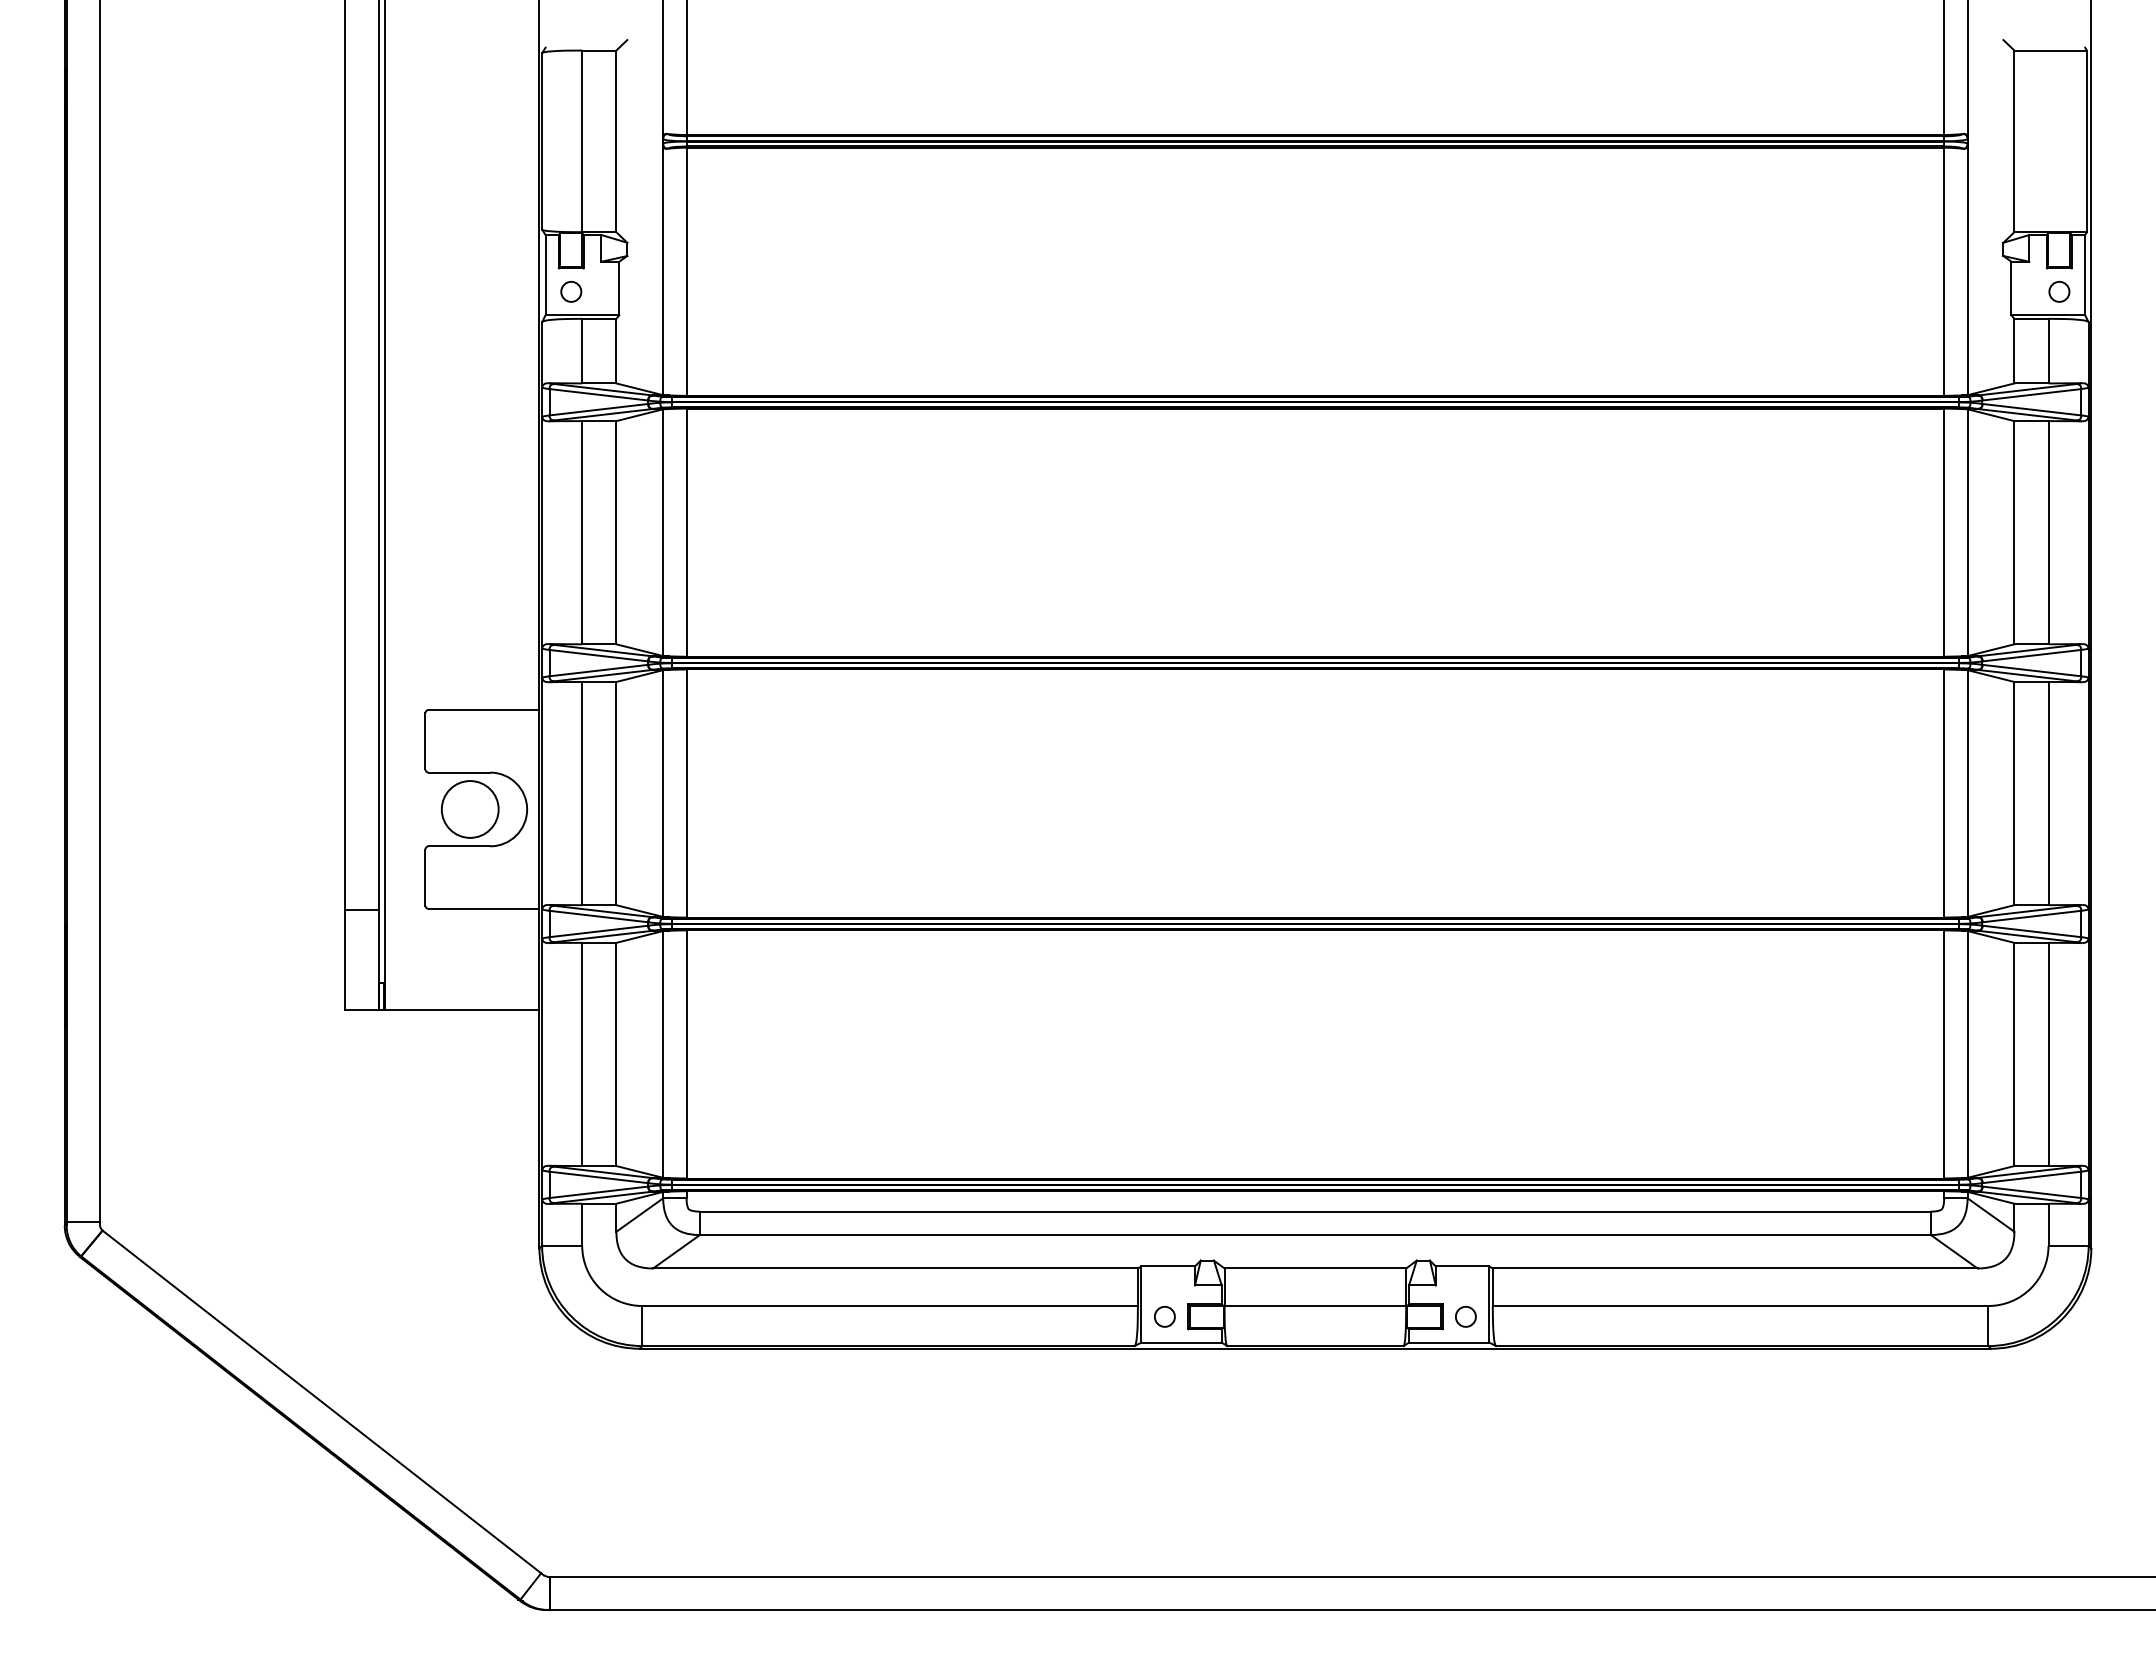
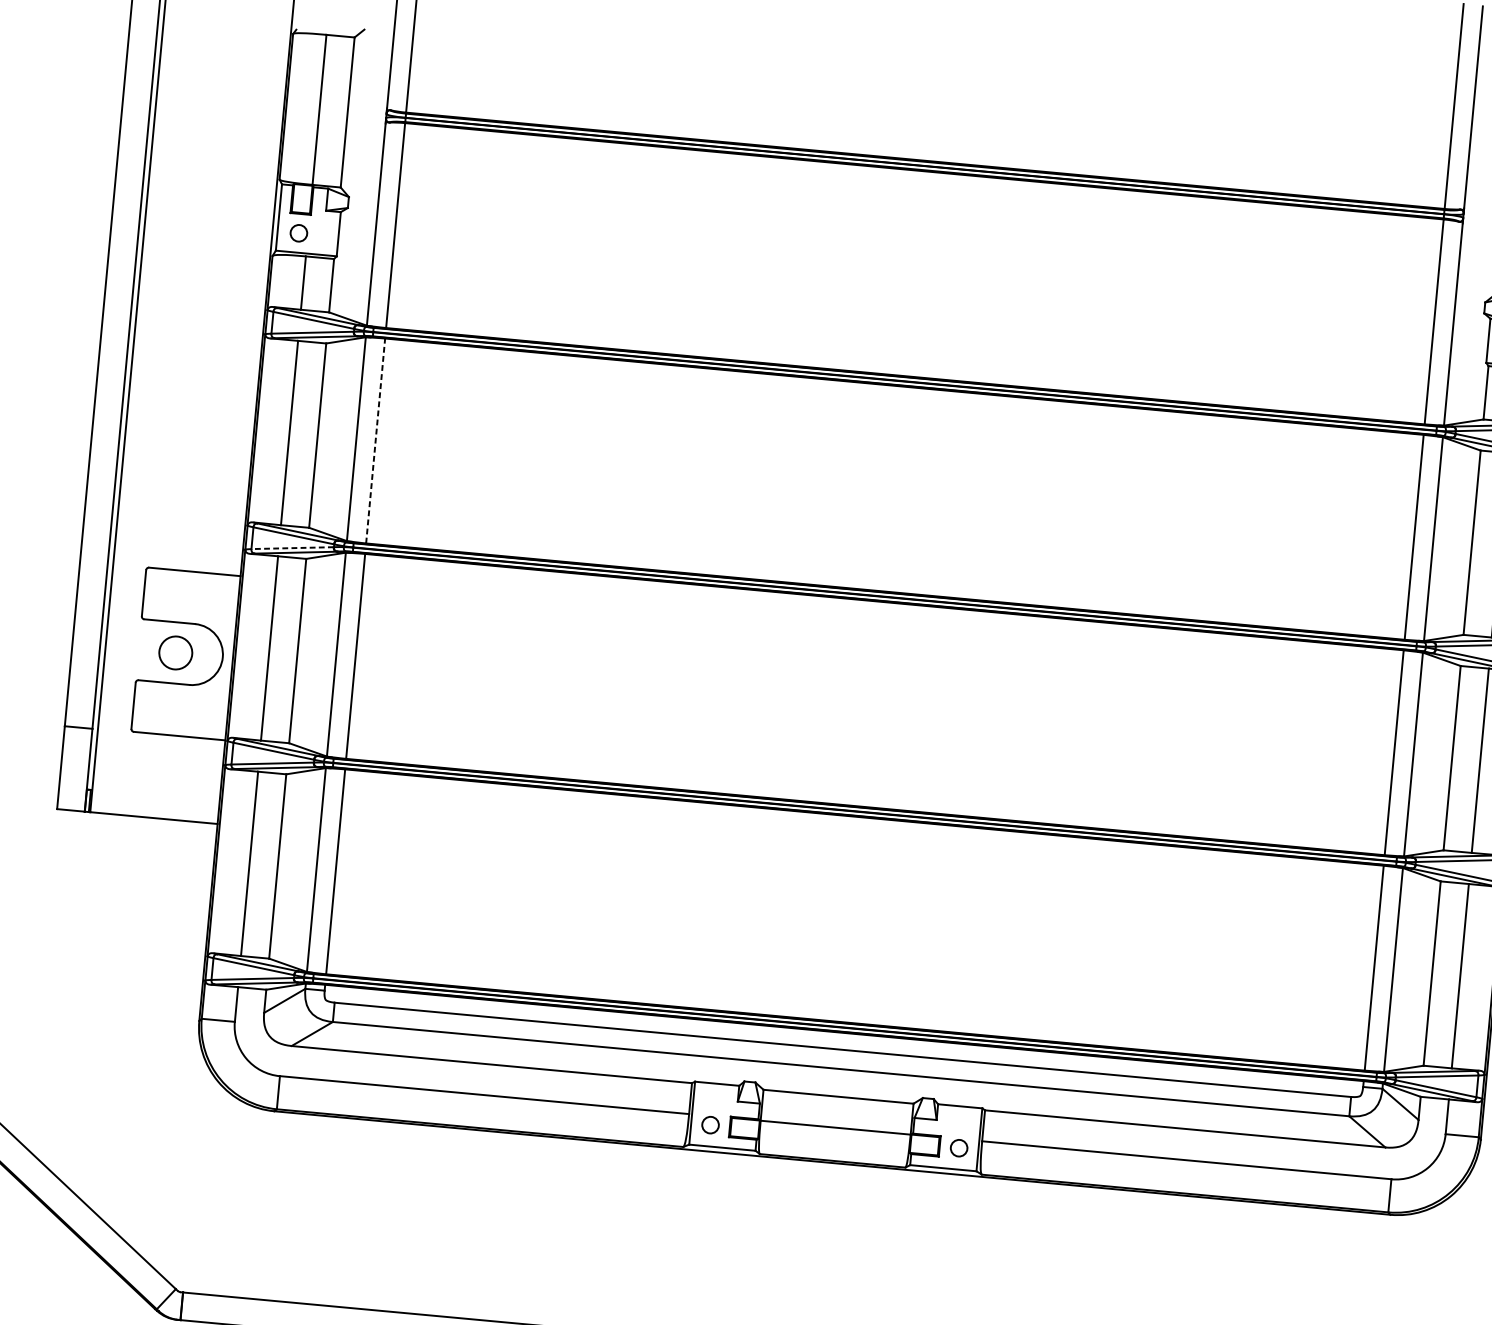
line: (686, 532) -> (375, 440), solid -> dashed
line: (598, 670) -> (292, 548), solid -> dashed
circle: (469, 809) -> (175, 652), size x0.7

